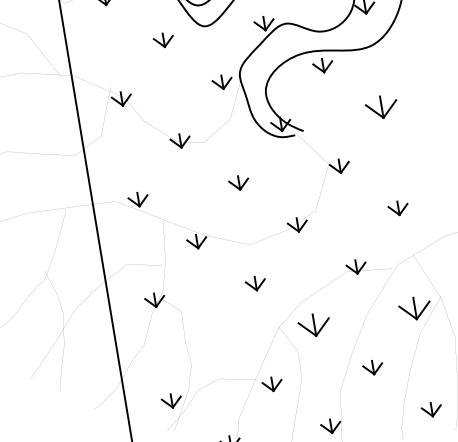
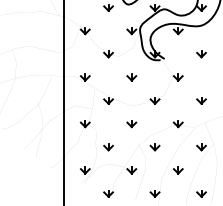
part: (381, 108) -> (201, 54), size x0.62
part: (415, 309) -> (201, 147), size x0.62
part: (313, 326) -> (154, 147), size x0.62
part: (213, 342) -> (108, 147), added

